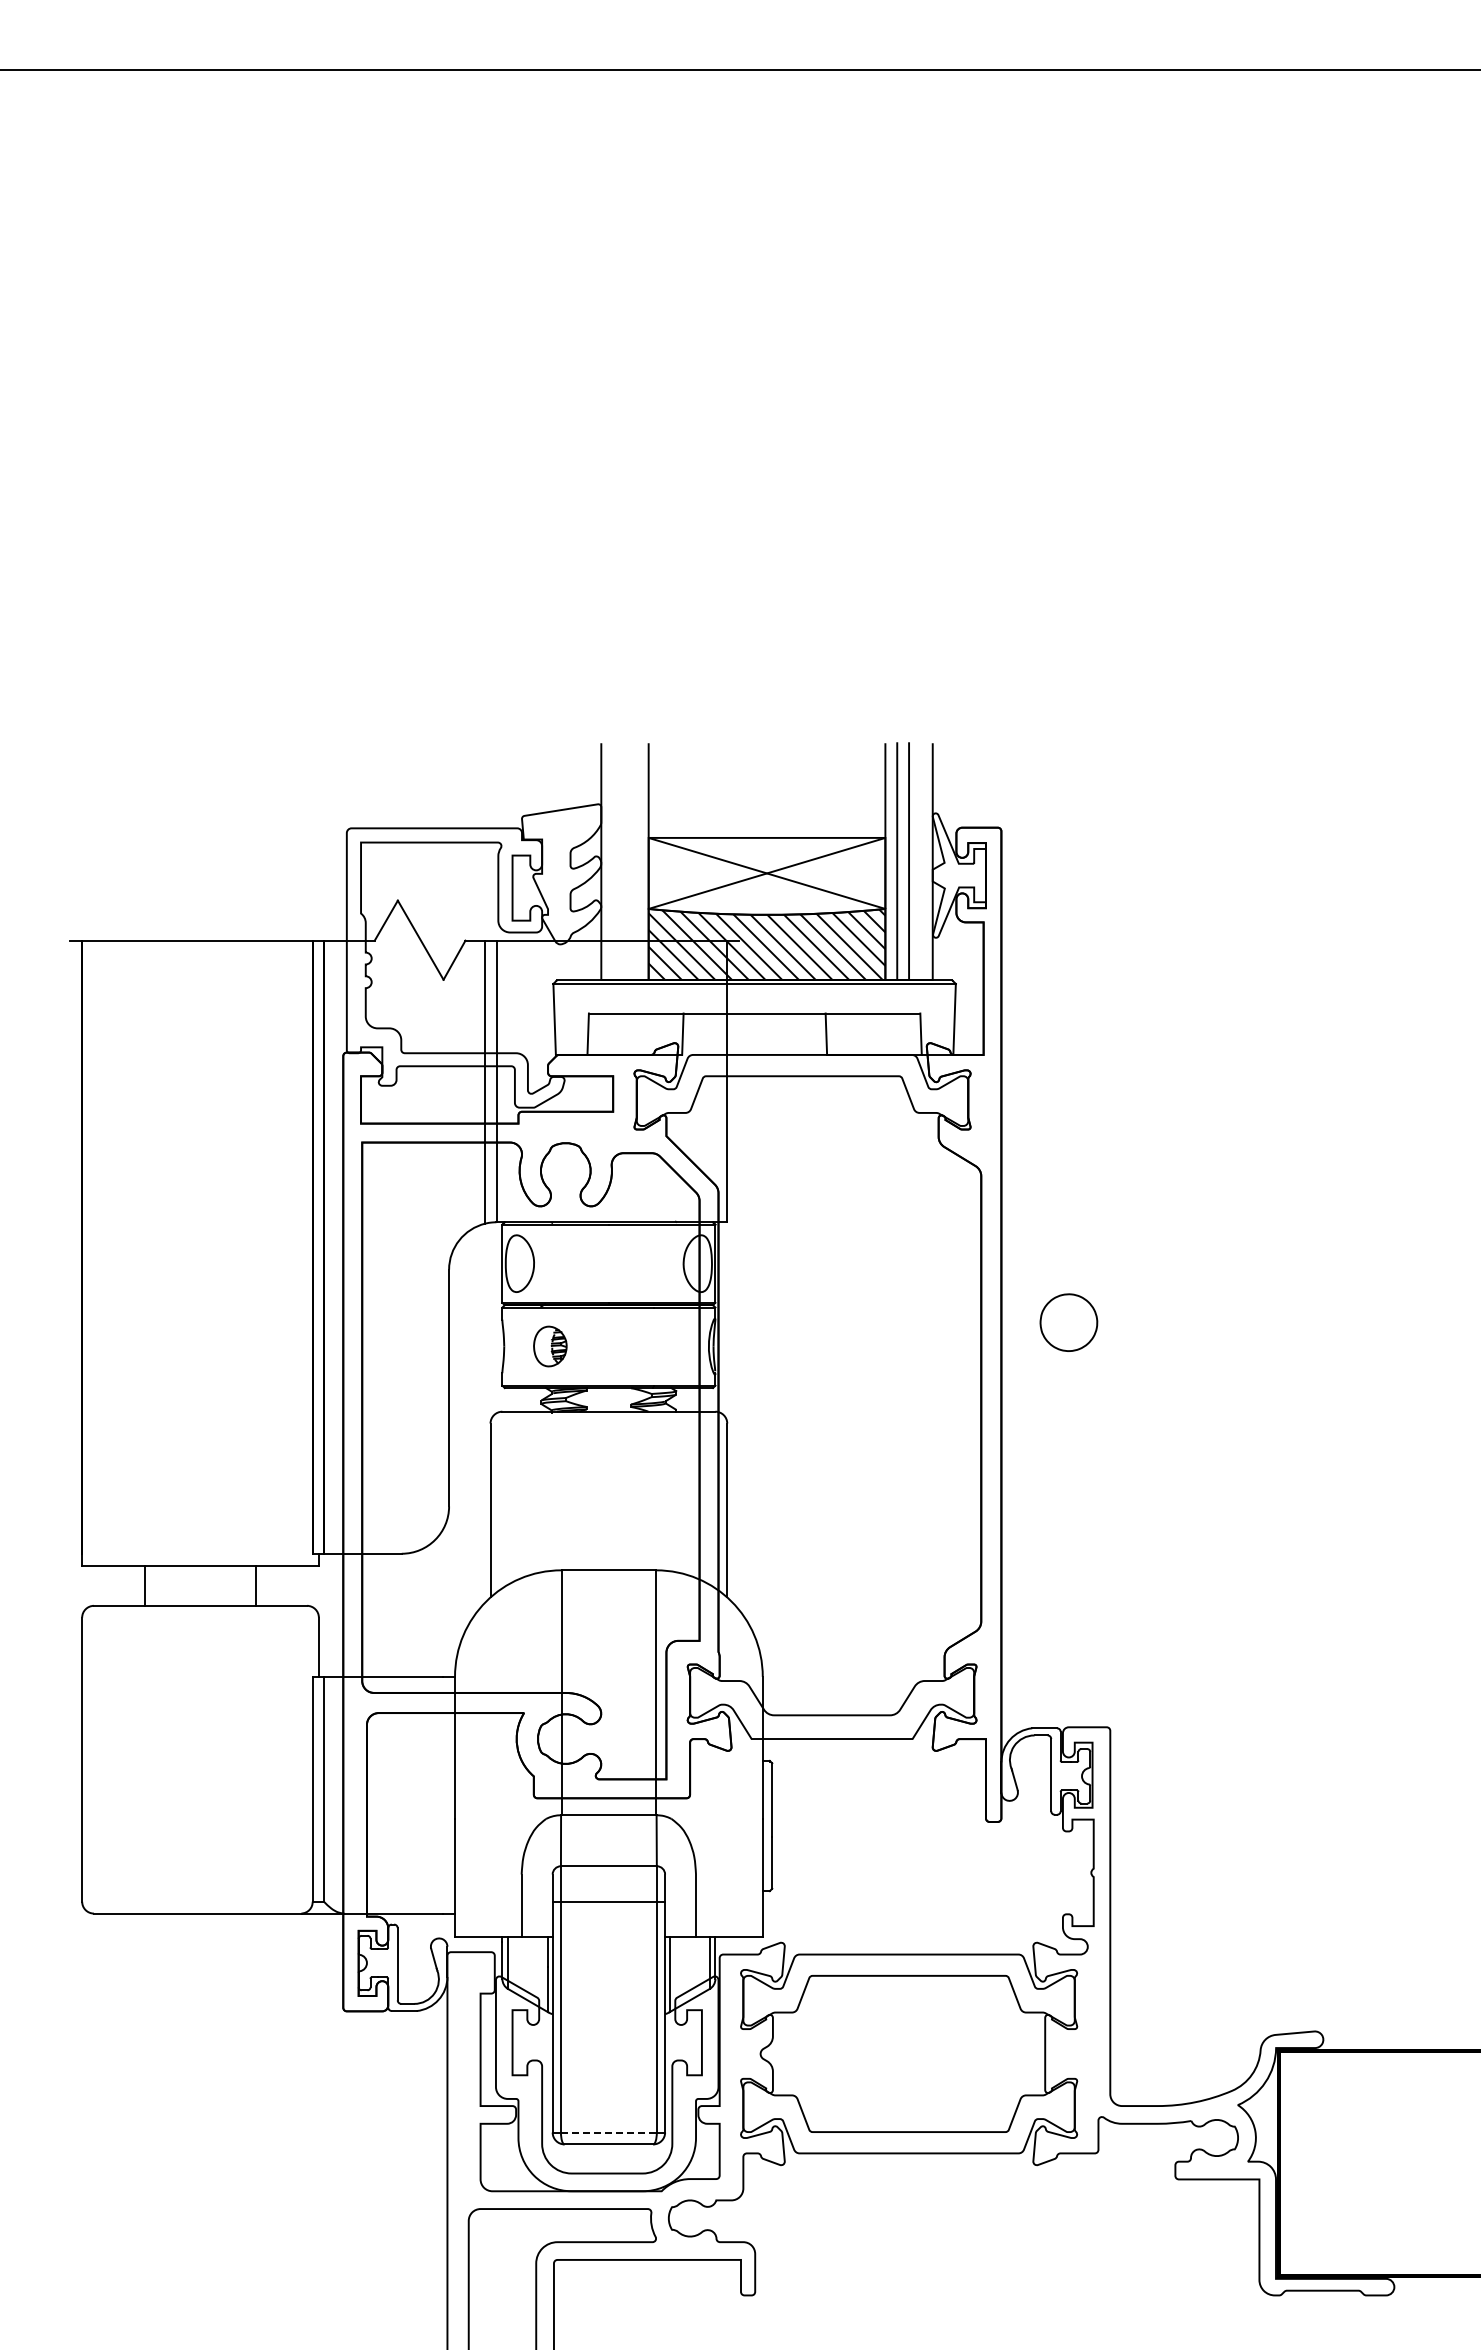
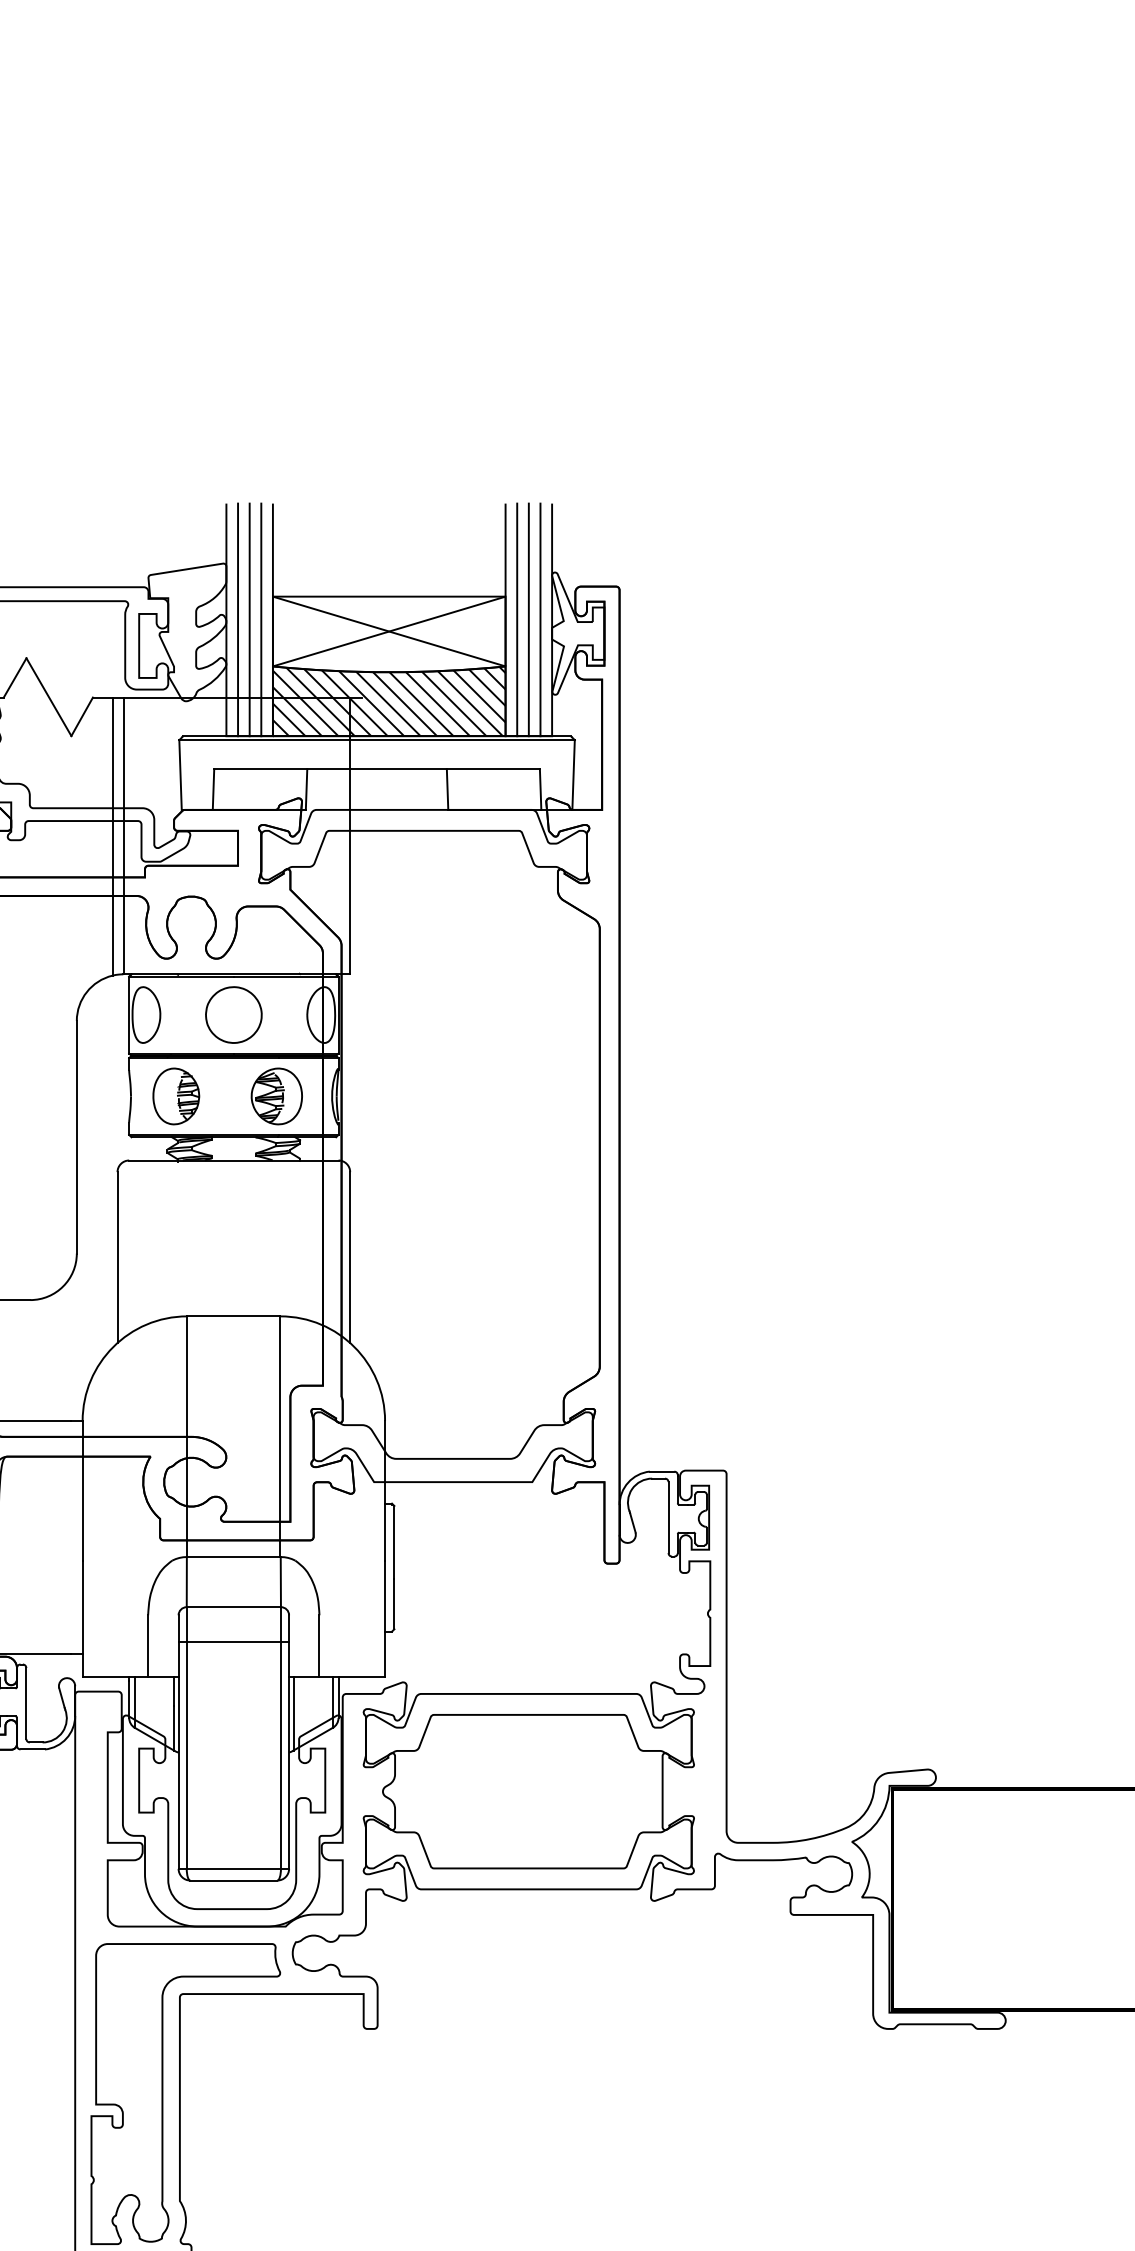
line: (613, 861) -> (238, 619), added
line: (624, 861) -> (249, 619), added
line: (636, 861) -> (260, 619), added
line: (920, 861) -> (540, 619), added
part: (1068, 1322) -> (233, 1014), moved
part: (550, 1346) -> (176, 1096), size x1.43
part: (652, 1346) -> (276, 1096), added
line: (608, 2132) -> (233, 1868), dashed -> solid

